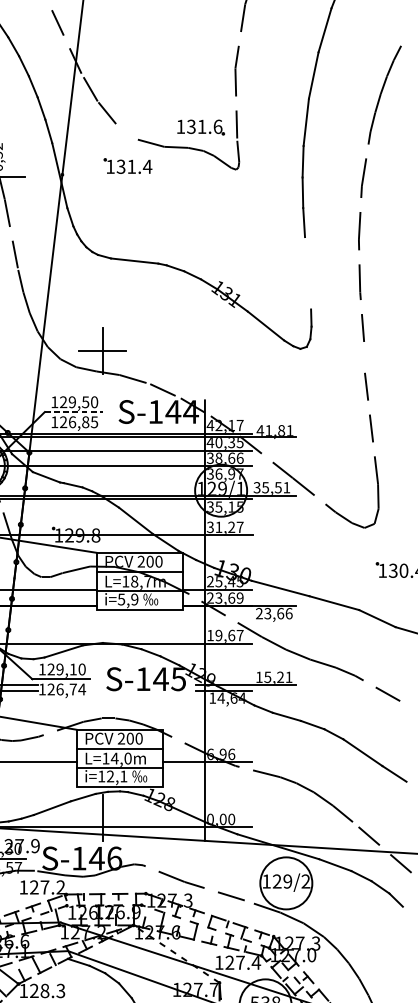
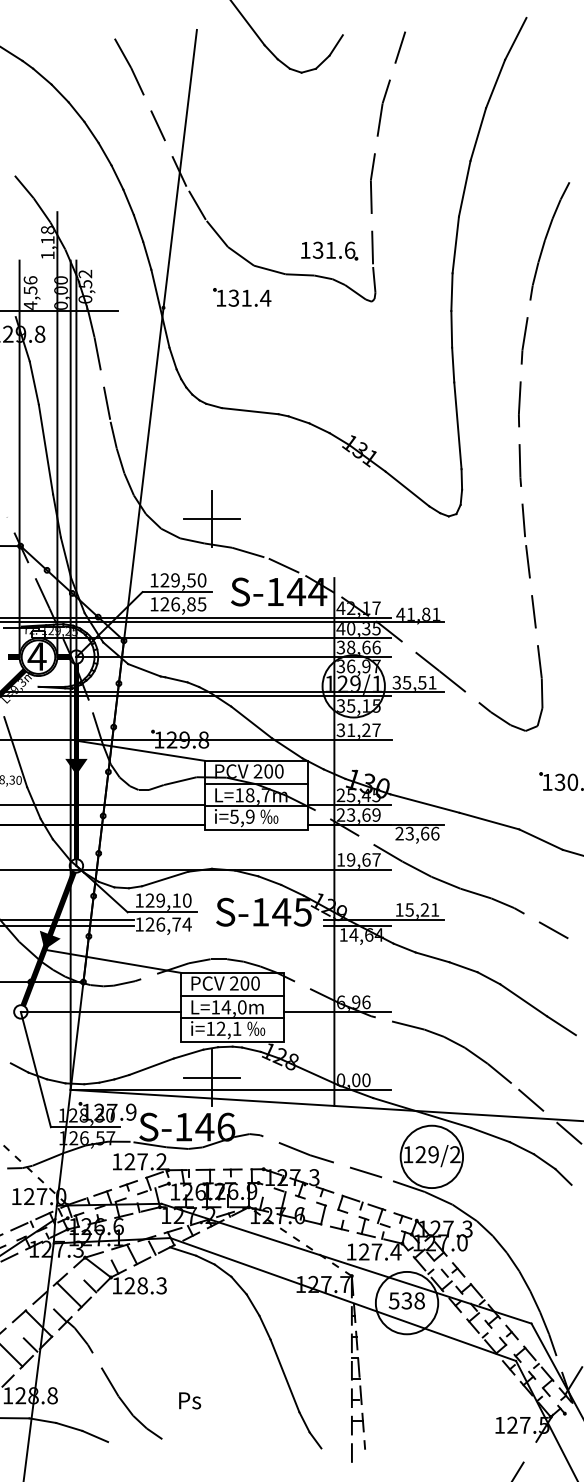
line: (126, 131) -> (240, 256), added
part: (362, 190) -> (523, 355), moved
line: (307, 273) -> (457, 425), added
line: (74, 412) -> (177, 592), dashed -> solid
line: (102, 817) -> (211, 1078), added

